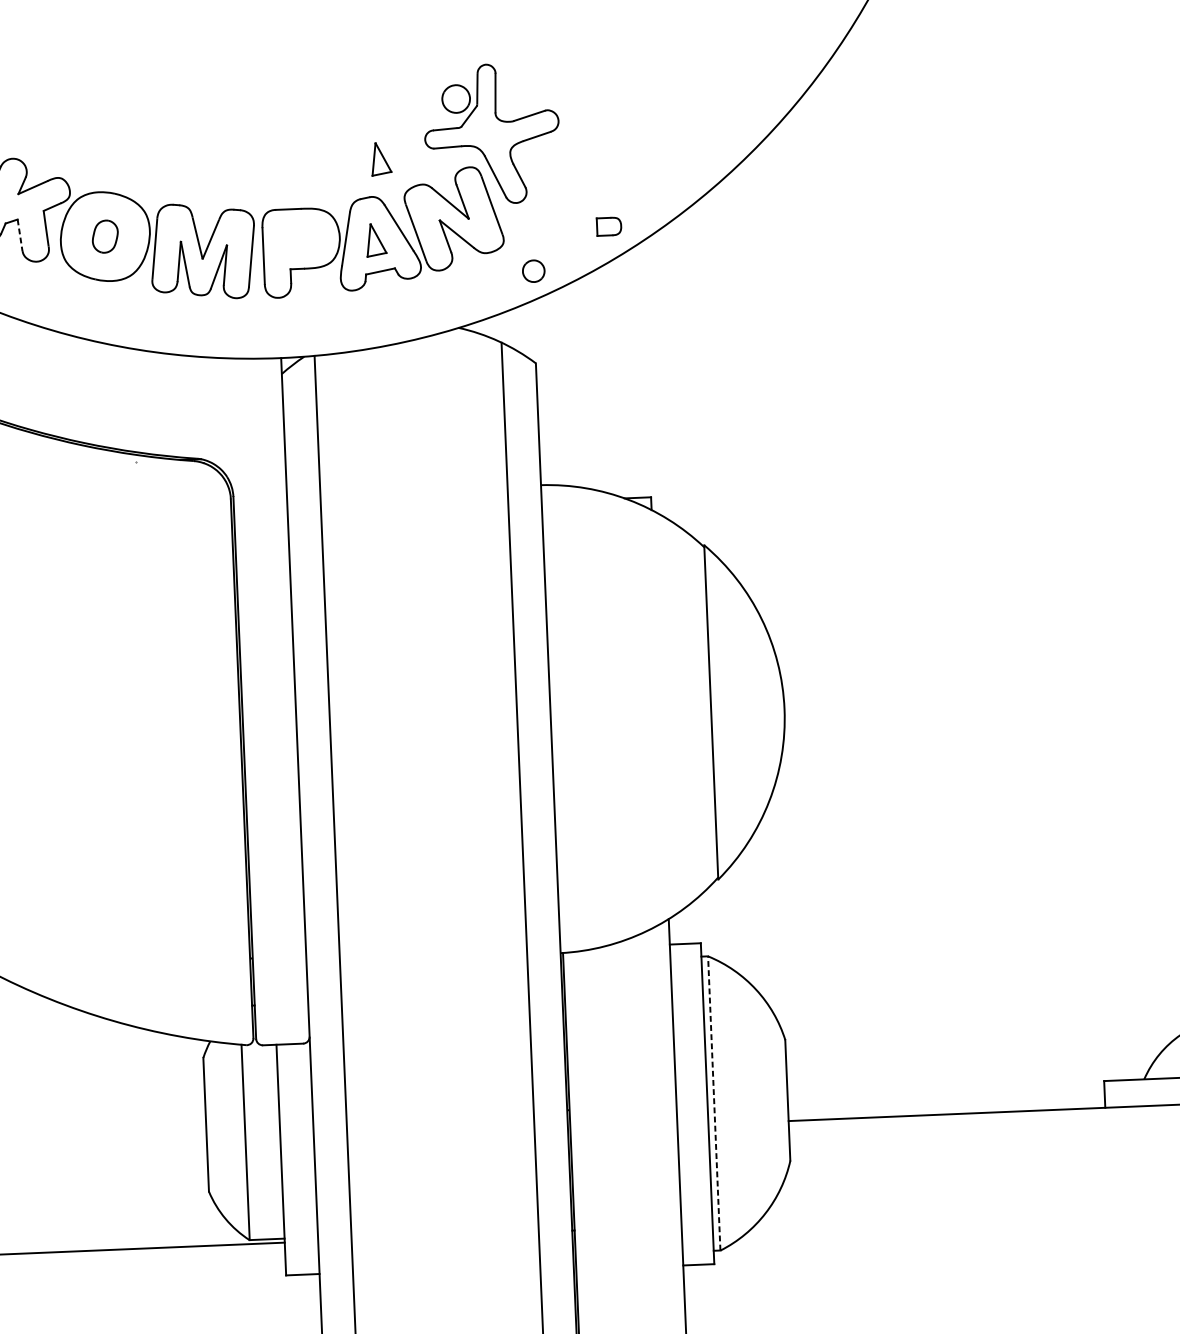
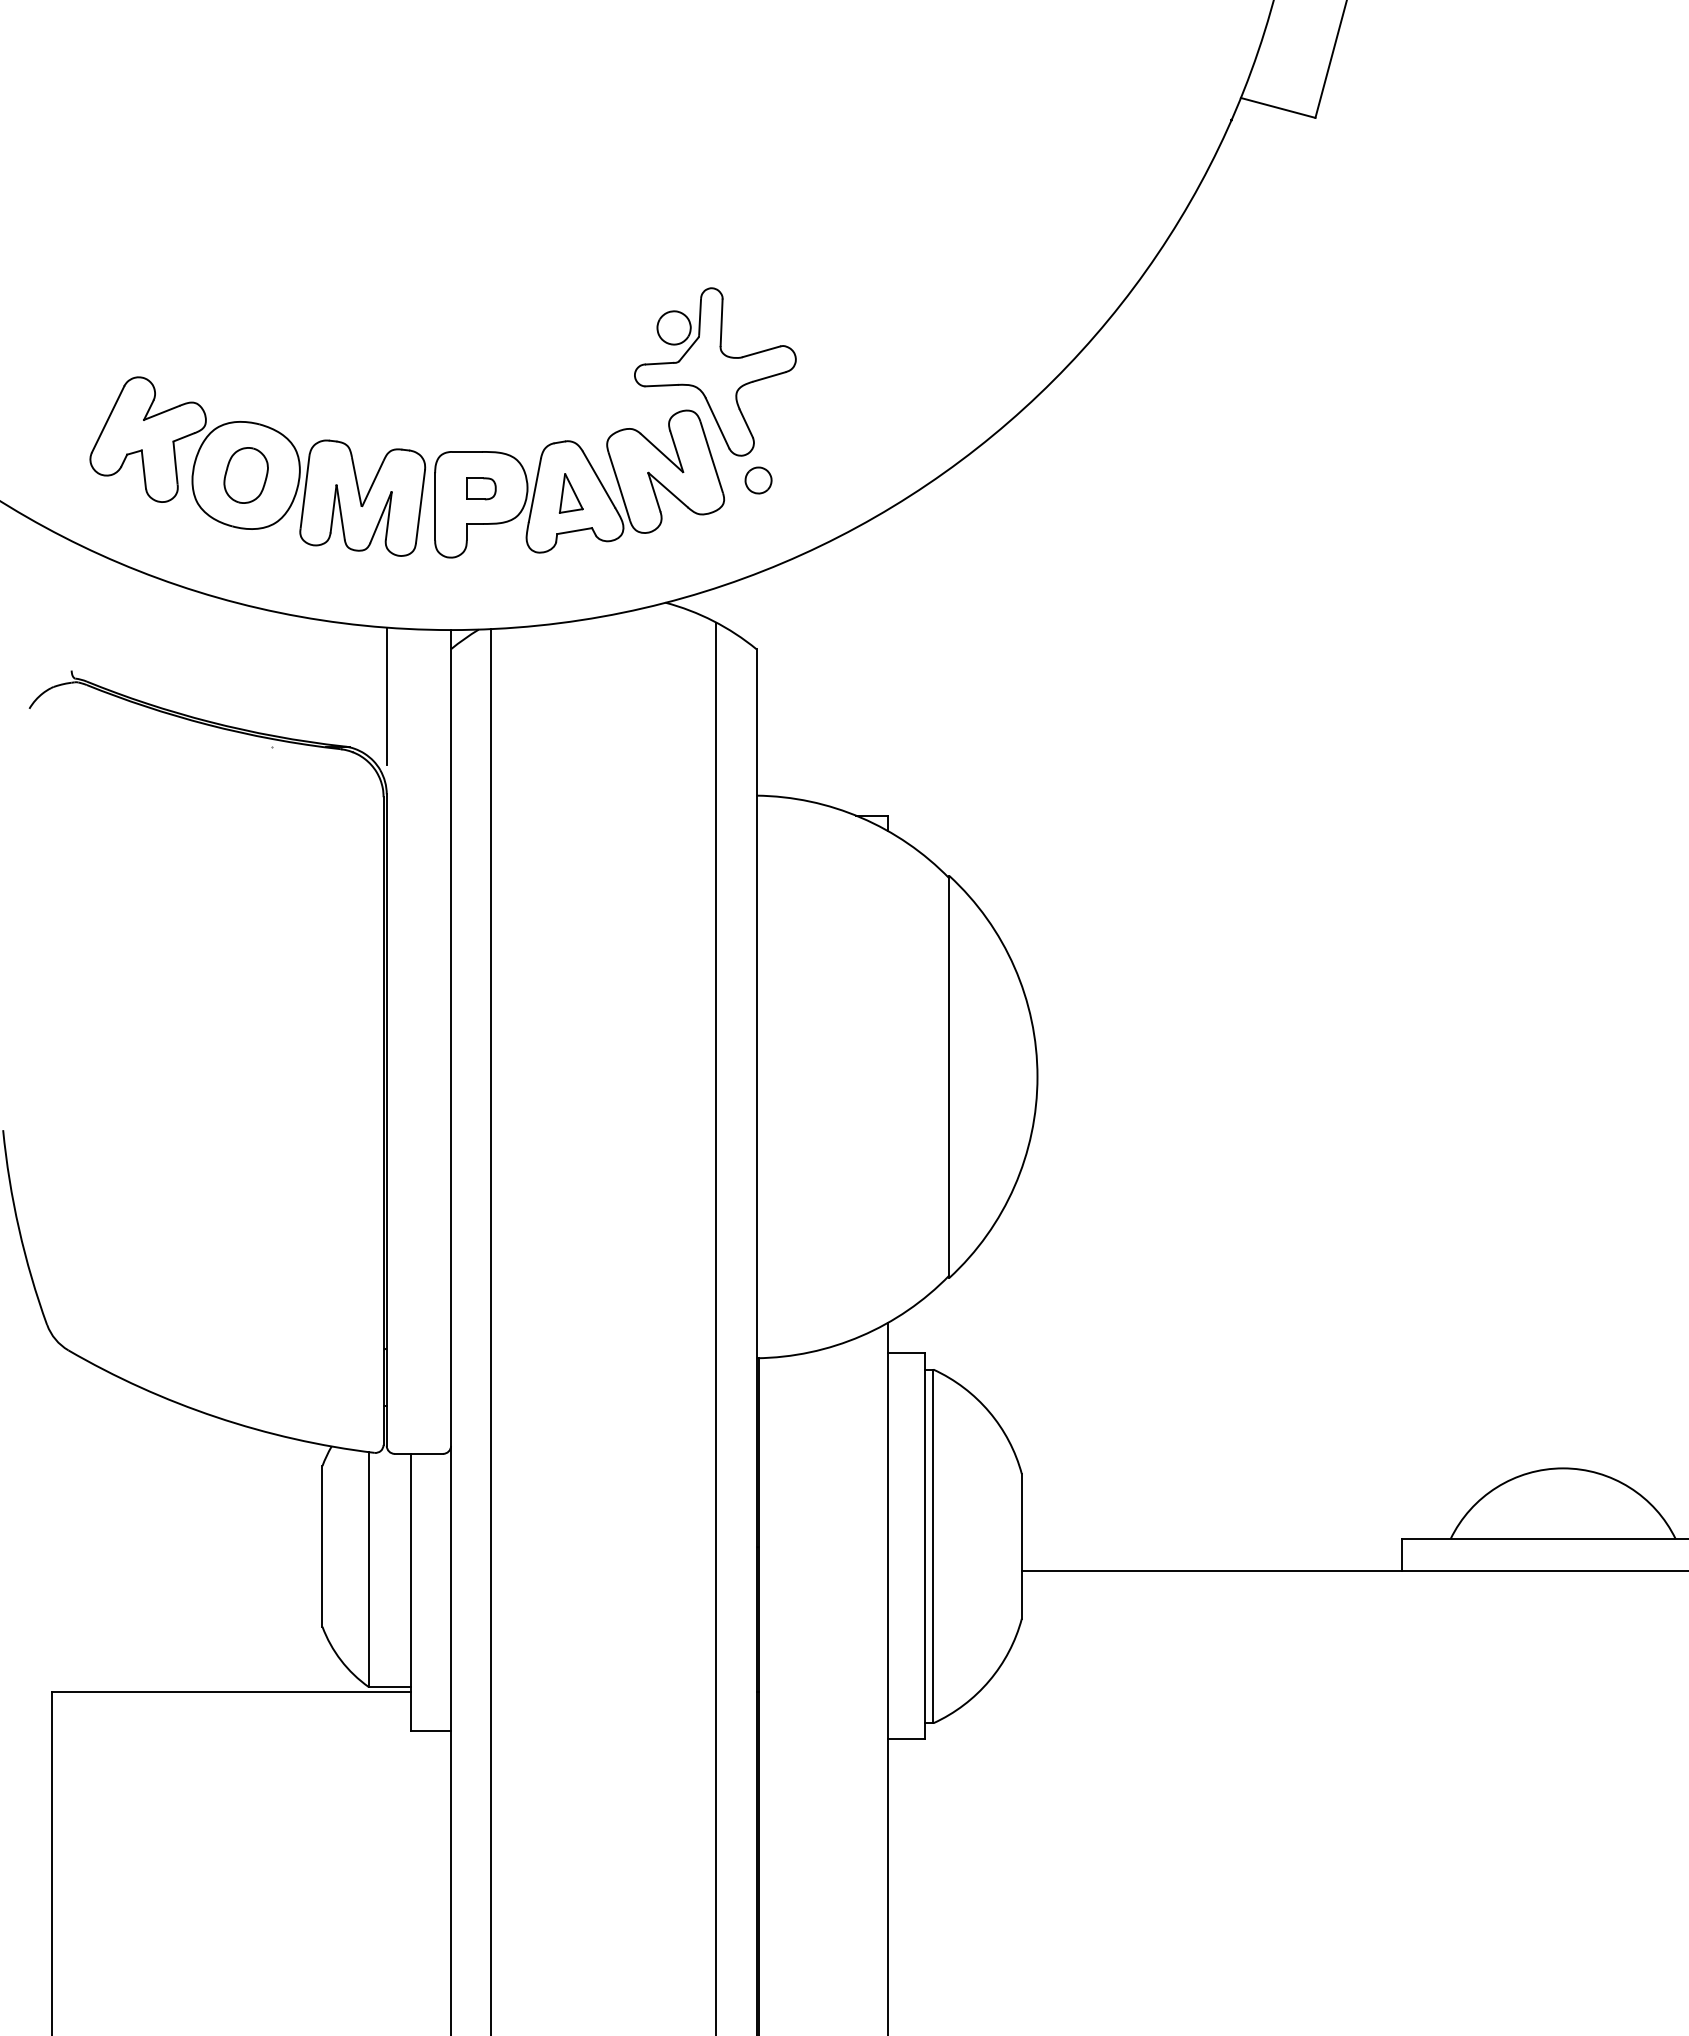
part: (380, 159) -> (580, 396), removed
part: (609, 226) -> (481, 488), moved
line: (19, 236) -> (143, 470), dashed -> solid
part: (104, 236) -> (245, 475), size x1.43
part: (533, 271) -> (758, 480), moved
line: (229, 415) -> (386, 696), added
line: (714, 1103) -> (933, 1546), dashed -> solid

